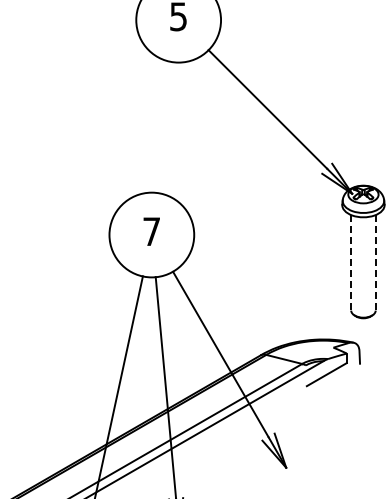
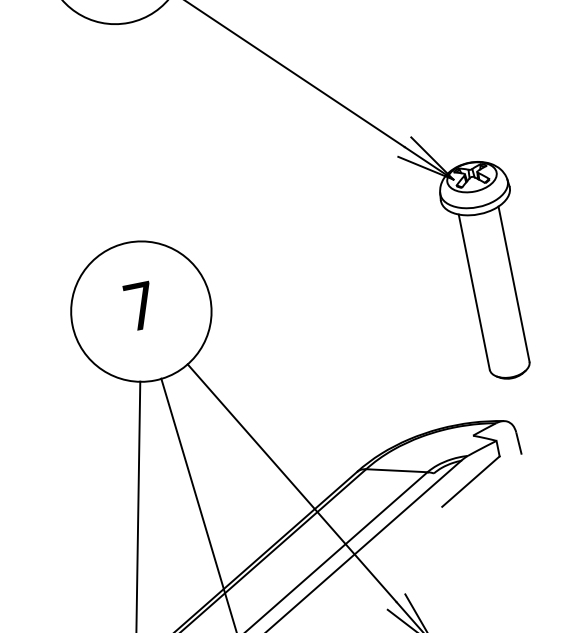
line: (351, 262) -> (474, 291), dashed -> solid
line: (375, 262) -> (513, 283), dashed -> solid

